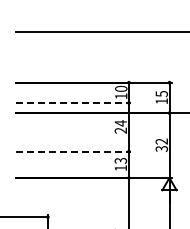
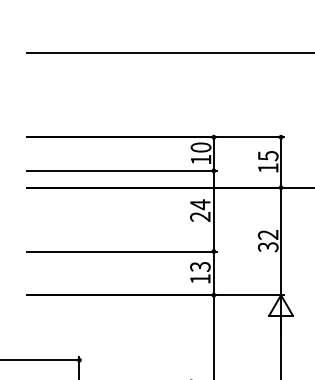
line: (74, 102) -> (123, 170), dashed -> solid
line: (74, 151) -> (123, 251), dashed -> solid

